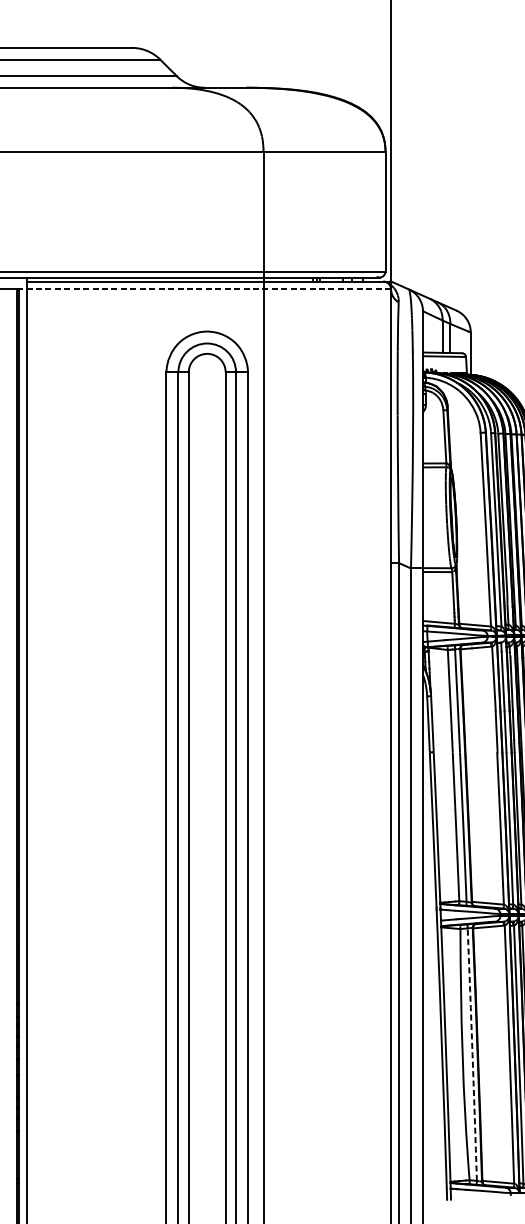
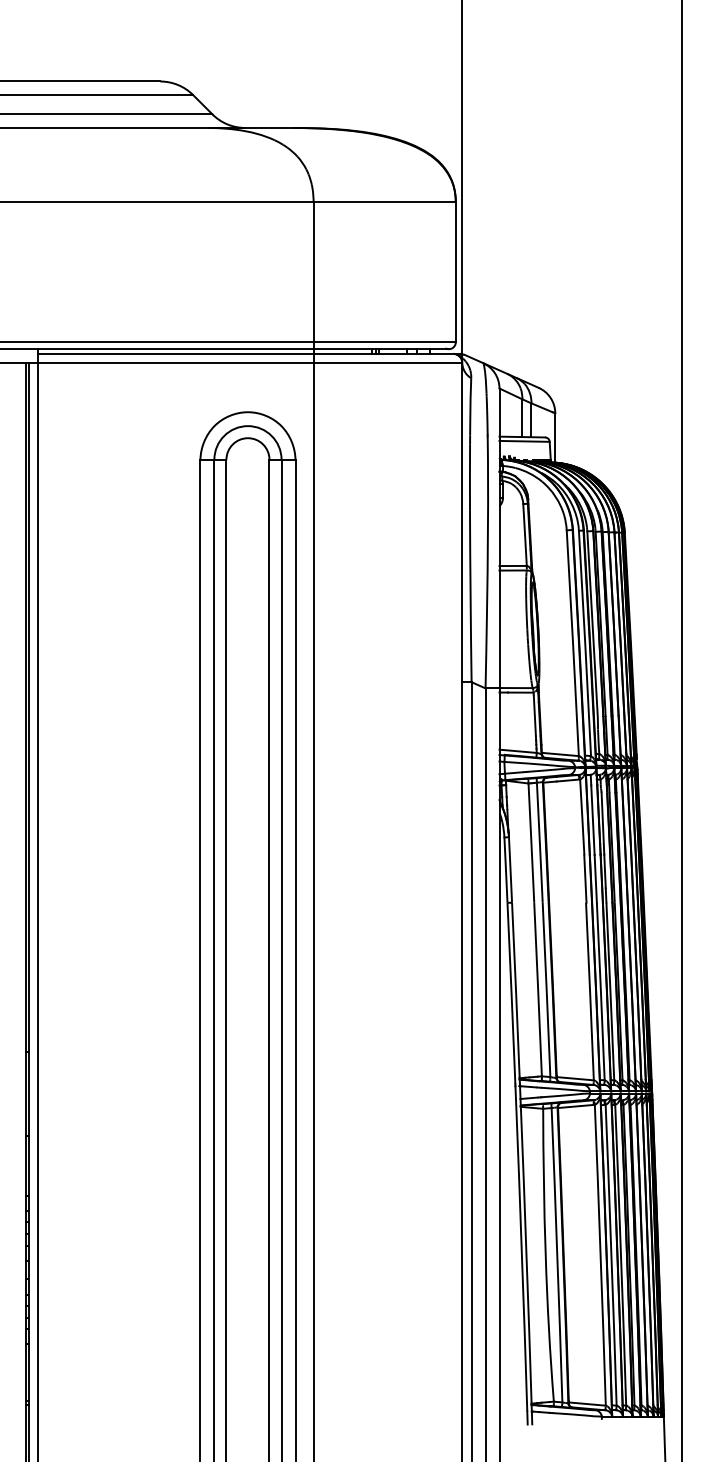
line: (205, 289) -> (245, 363), dashed -> solid
arc: (472, 1054) -> (557, 1255), dashed -> solid

